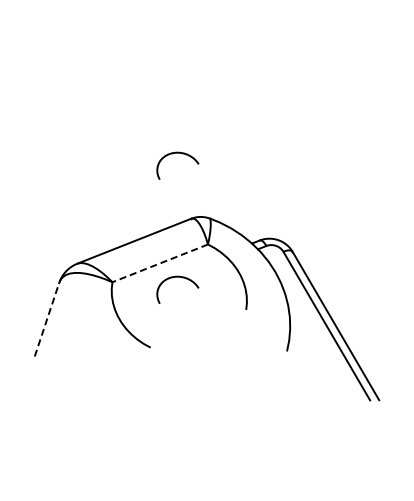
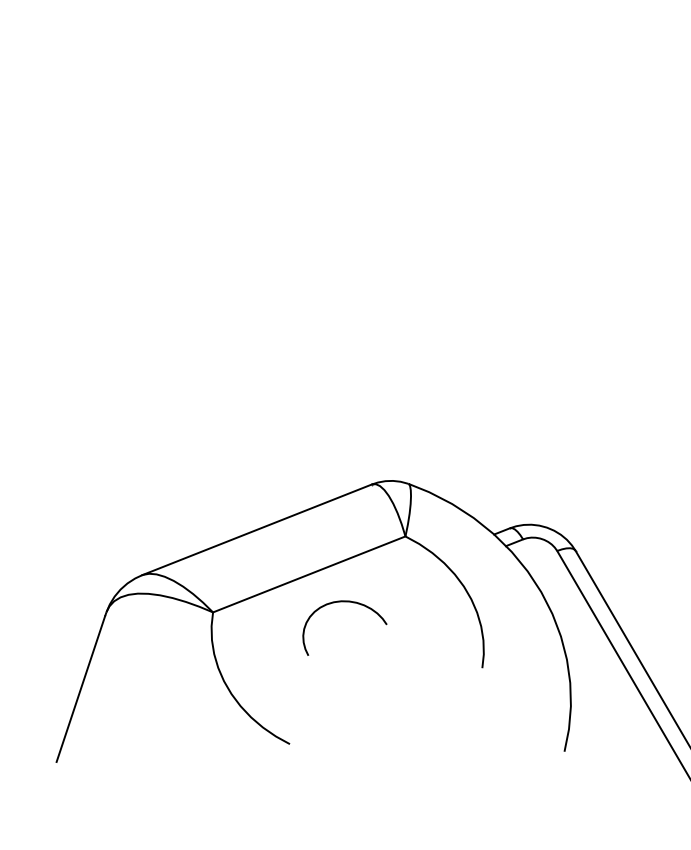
curve: (177, 153) -> (344, 353), removed
line: (159, 263) -> (307, 574), dashed -> solid
line: (46, 319) -> (80, 687), dashed -> solid

